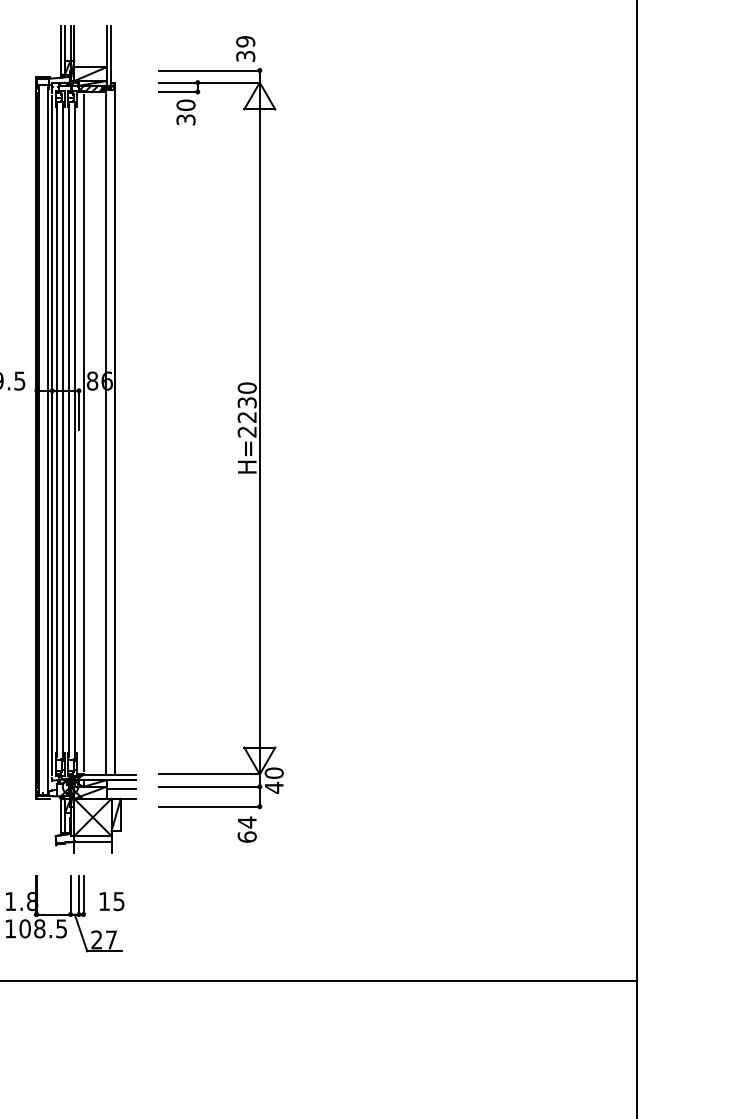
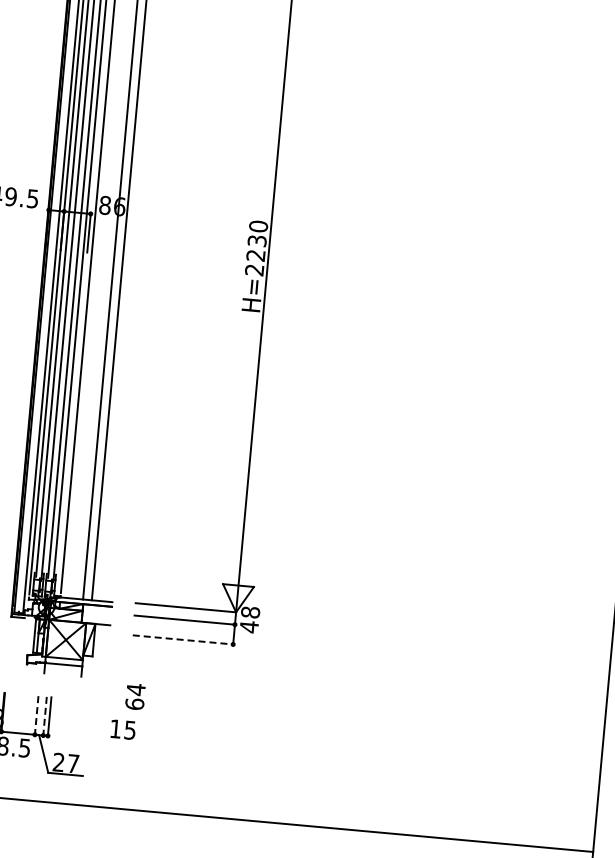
text: (274, 772) -> (250, 611), 40 -> 48
line: (120, 789) -> (96, 614), removed
line: (209, 806) -> (183, 639), solid -> dashed
text: (246, 829) -> (134, 696), moved
line: (70, 895) -> (36, 715), solid -> dashed
line: (78, 895) -> (44, 716), solid -> dashed
text: (111, 901) -> (122, 729), moved

